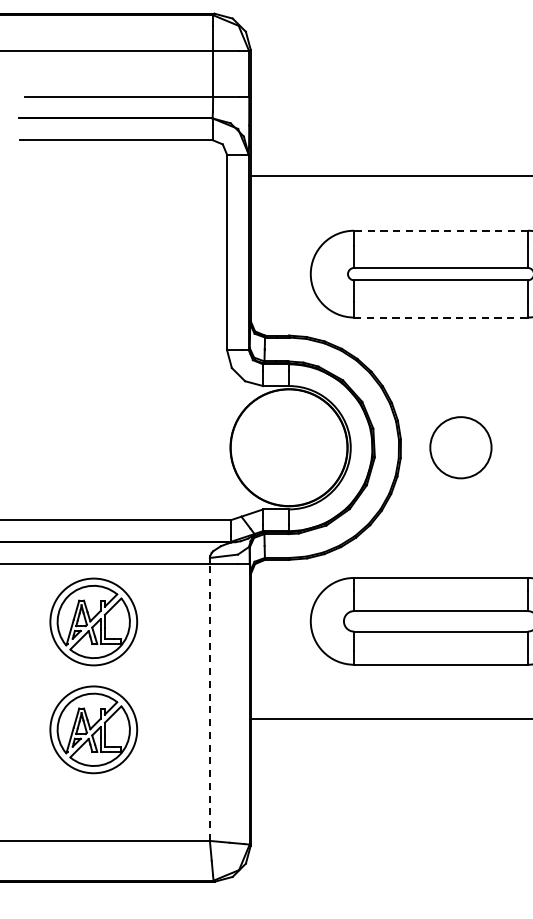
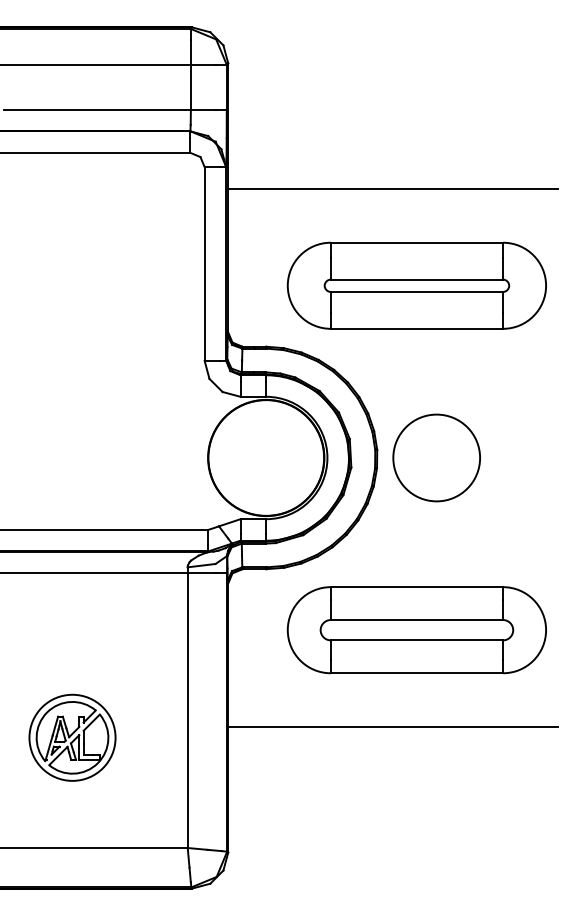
line: (440, 230) -> (416, 242), dashed -> solid
line: (441, 317) -> (417, 328), dashed -> solid
circle: (460, 447) -> (436, 457), size x1.43
part: (93, 621) -> (72, 630), removed
line: (209, 702) -> (187, 710), dashed -> solid

